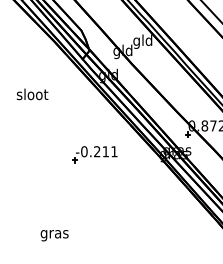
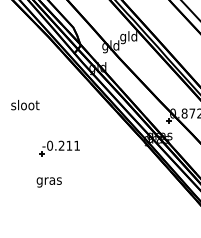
text: (32, 94) -> (25, 105), moved
part: (94, 154) -> (59, 148), moved
text: (53, 235) -> (48, 182), moved

